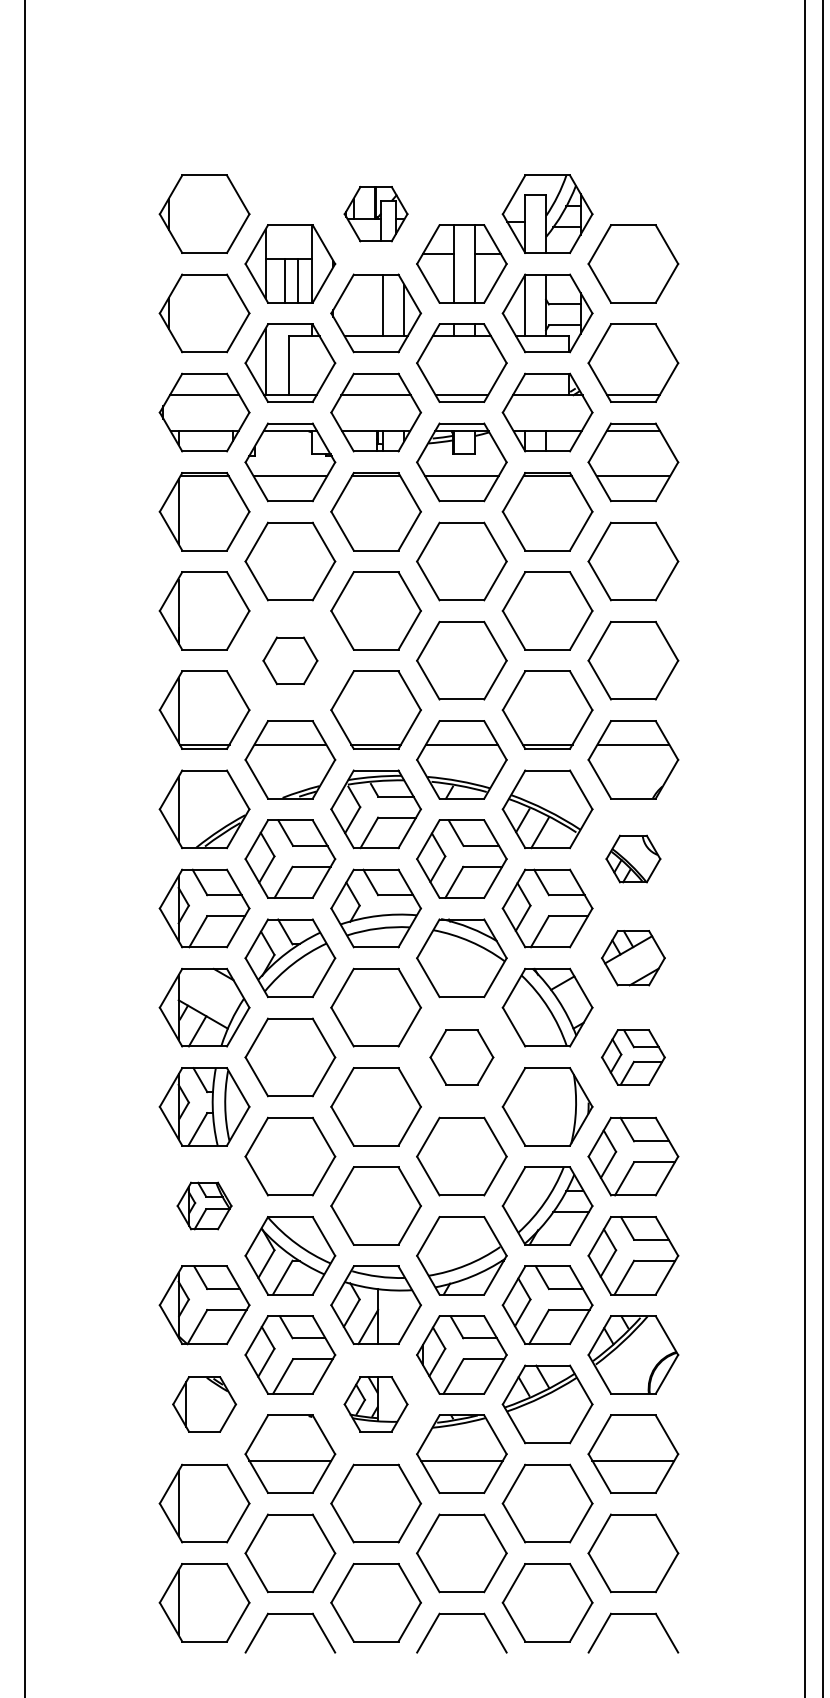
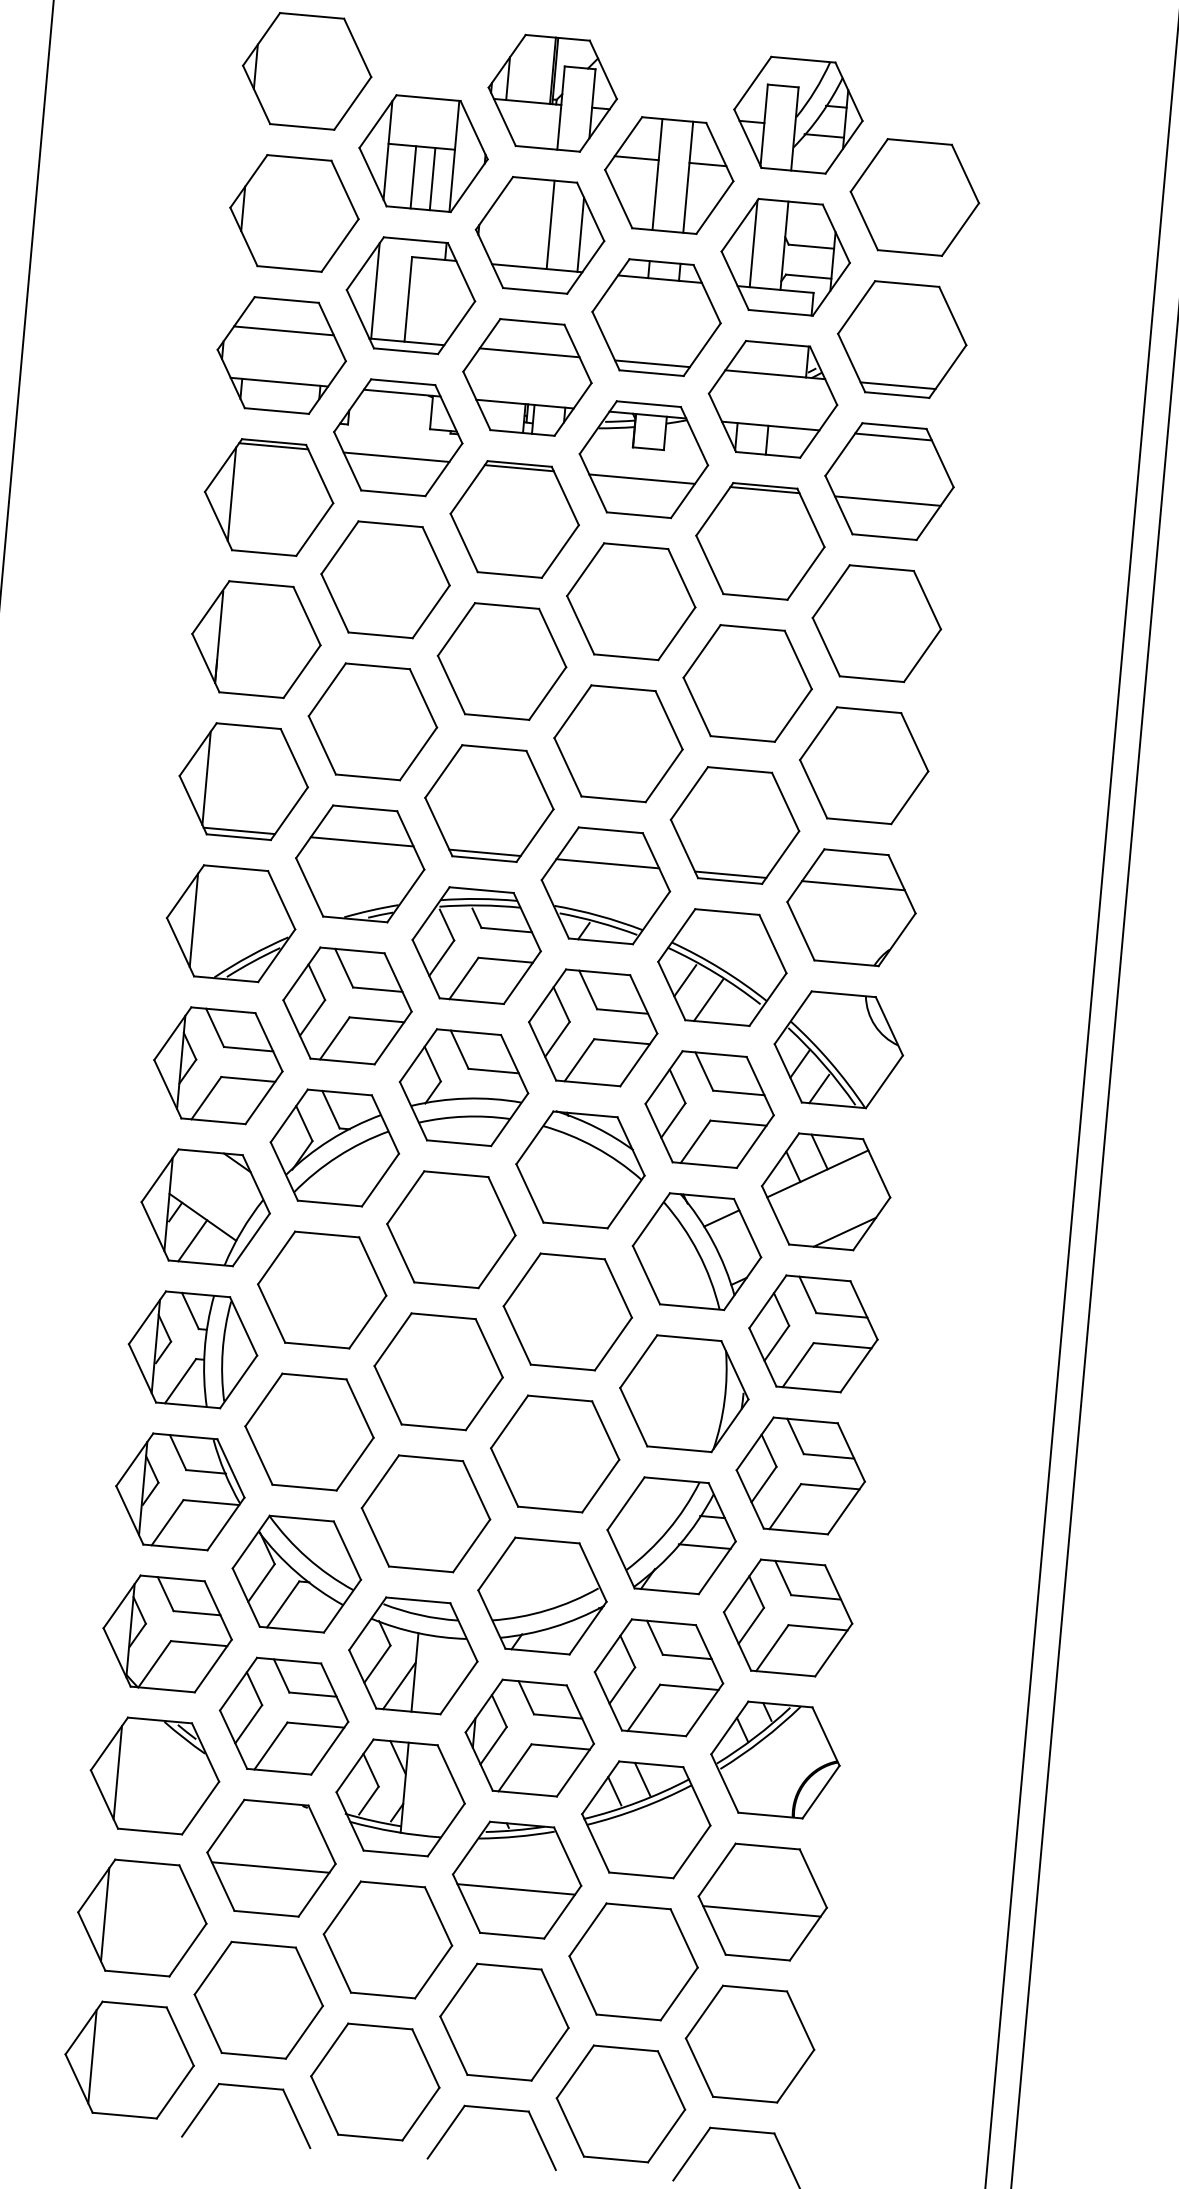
part: (375, 213) -> (551, 92), size x1.43
part: (290, 660) -> (373, 721), size x1.67
part: (633, 858) -> (839, 1048), size x1.67
part: (633, 957) -> (826, 1190), size x1.43
part: (461, 1057) -> (567, 1311), size x1.43
part: (633, 1057) -> (813, 1333), size x1.43
part: (204, 1205) -> (180, 1491), size x1.67
part: (204, 1404) -> (154, 1776), size x1.43
part: (375, 1404) -> (399, 1797), size x1.43

